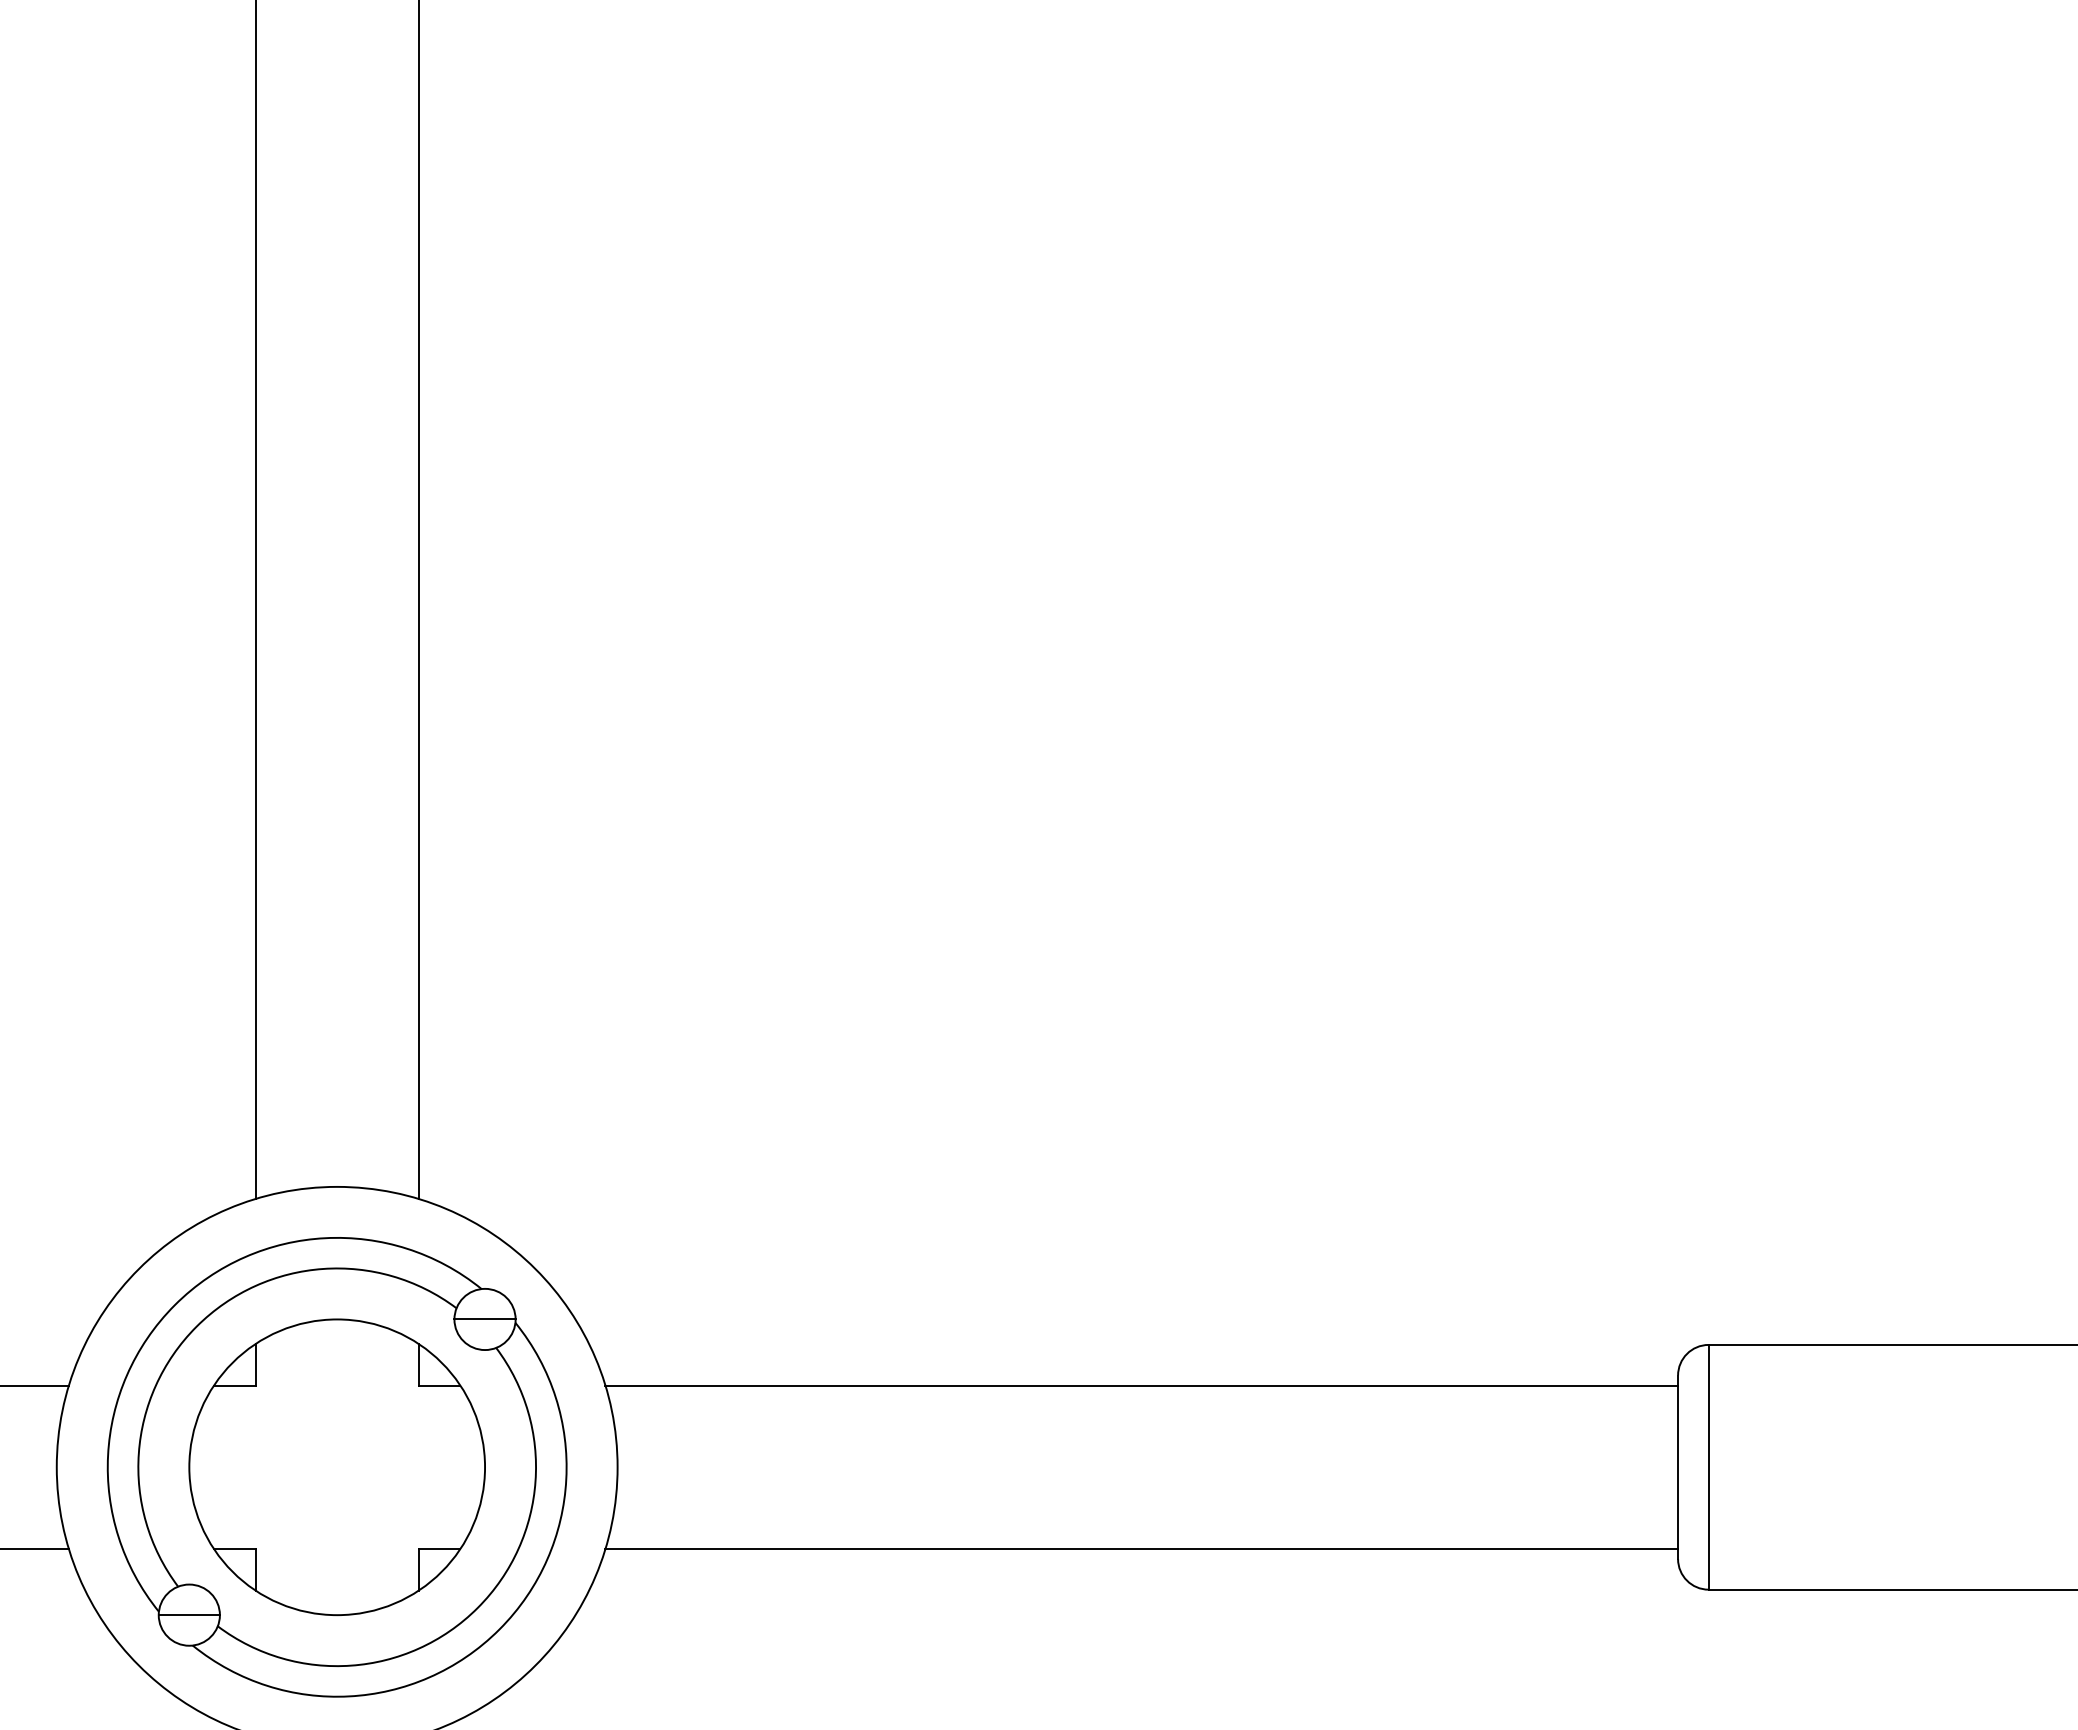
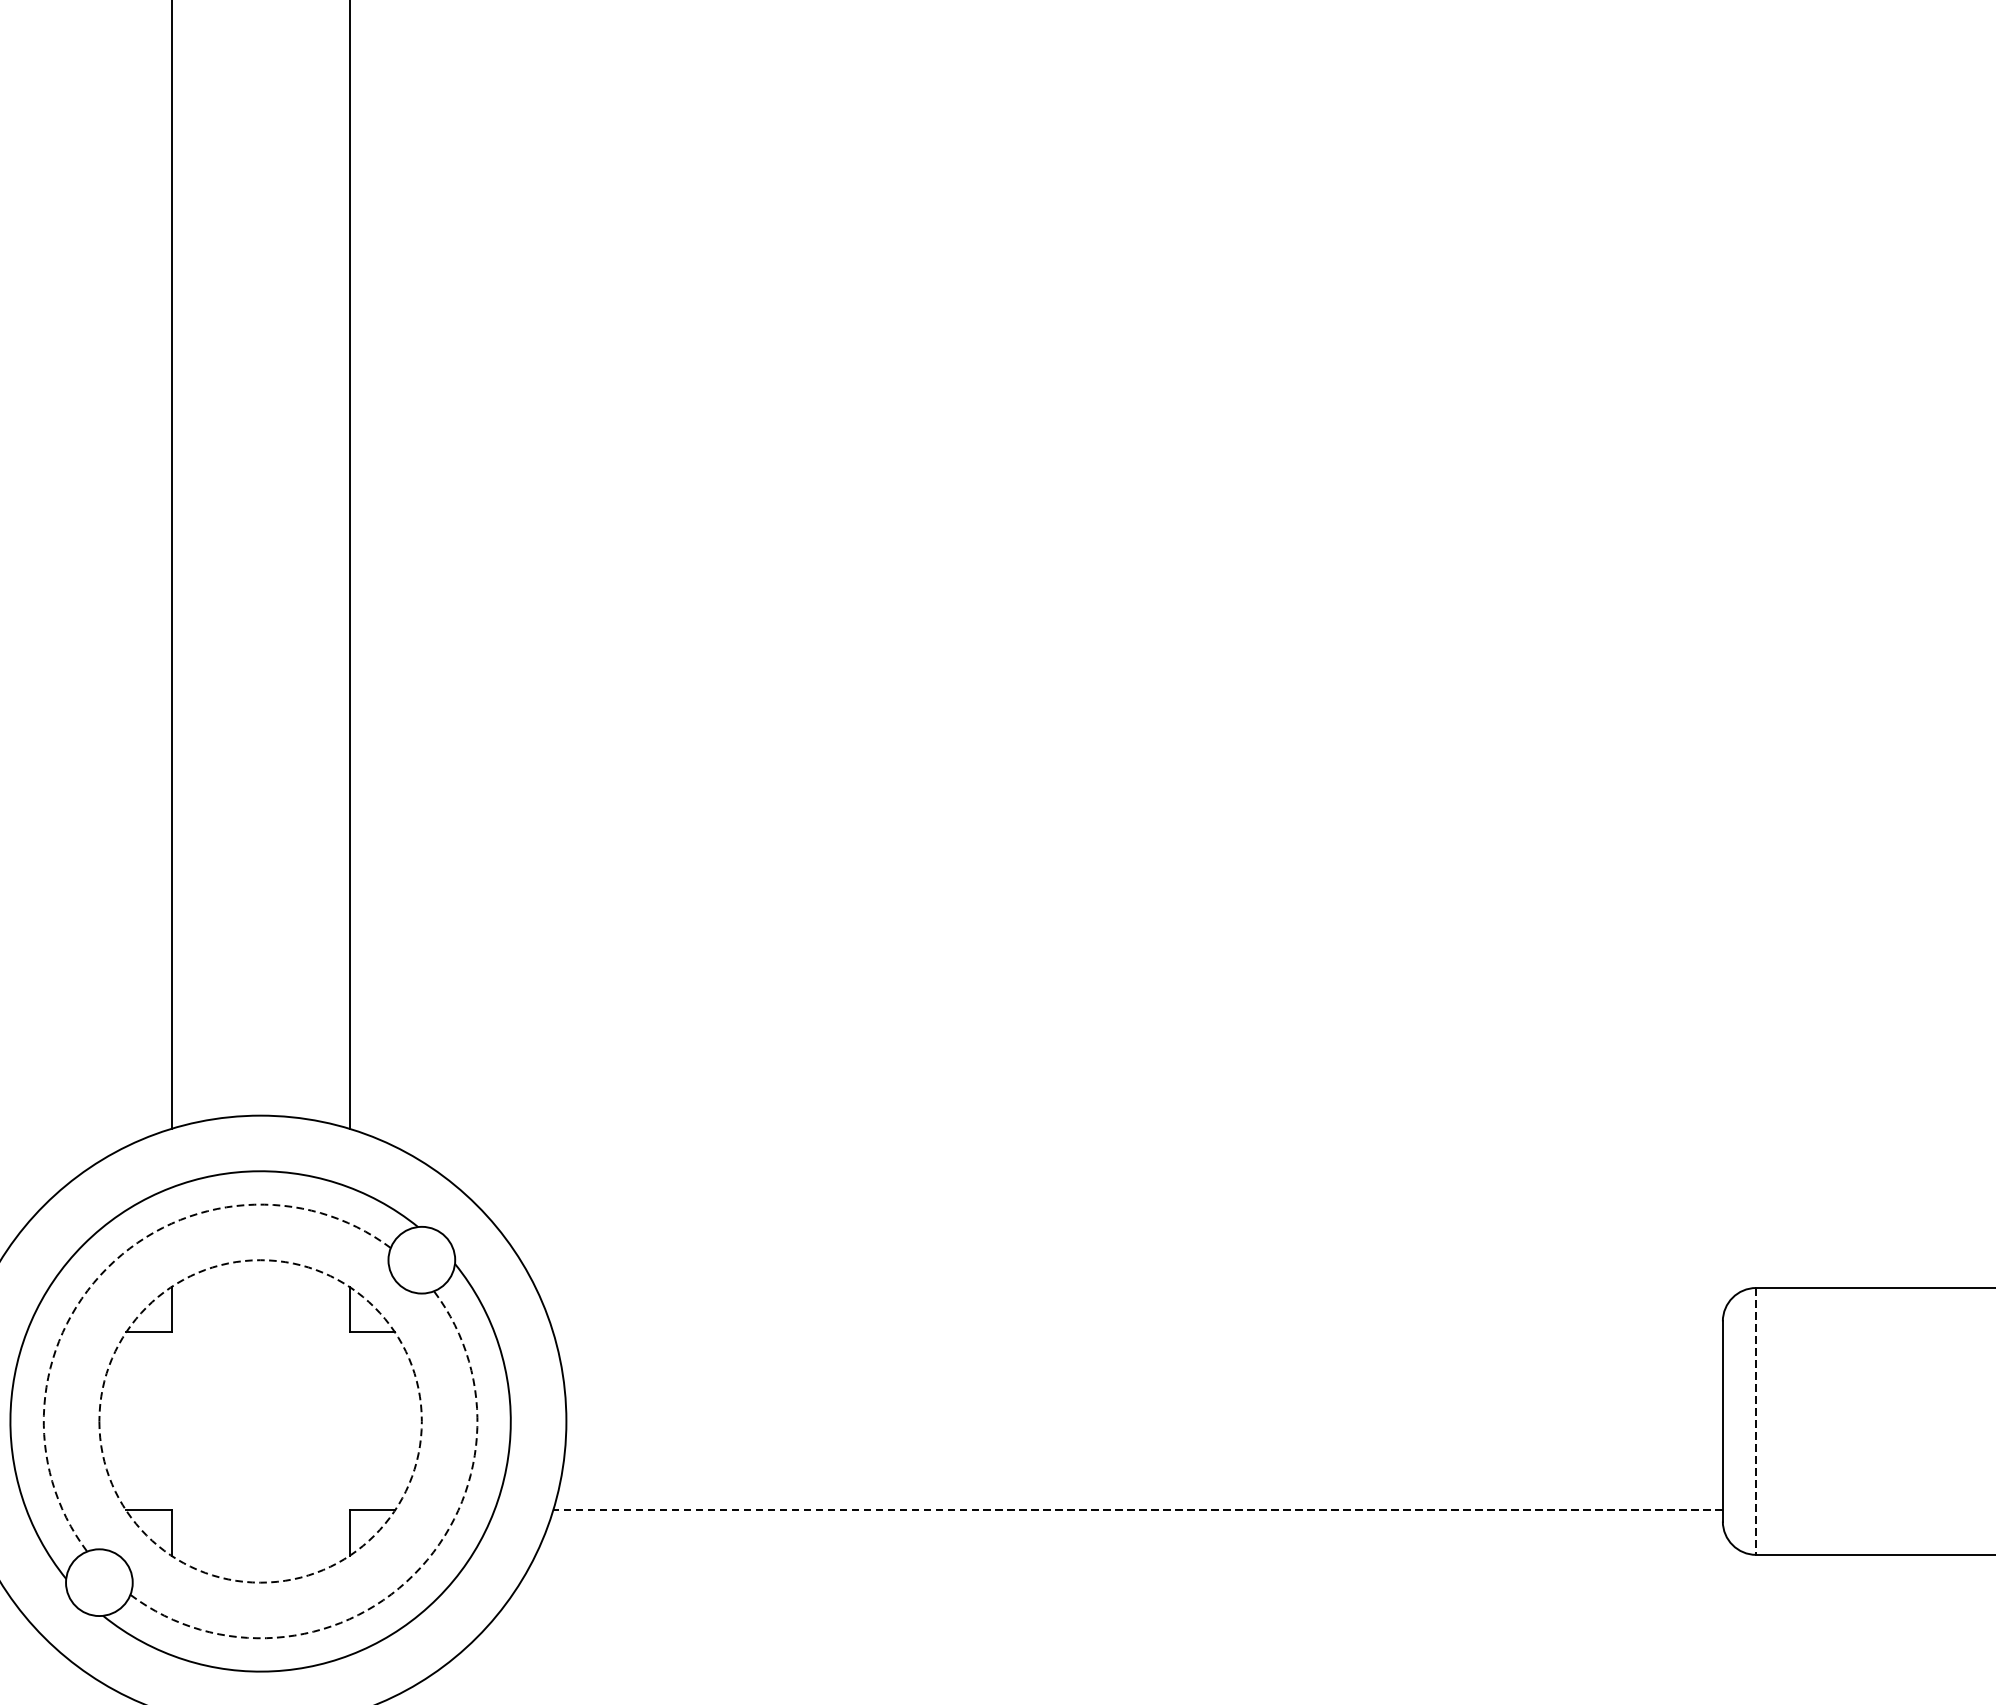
line: (484, 1319) -> (421, 1260), removed
arc: (196, 1326) -> (107, 1267), solid -> dashed
line: (1141, 1385) -> (1137, 1332), removed
circle: (337, 1467) -> (260, 1421), solid -> dashed
line: (1708, 1467) -> (1756, 1421), solid -> dashed
line: (1141, 1548) -> (1137, 1509), solid -> dashed
arc: (477, 1607) -> (413, 1574), solid -> dashed
line: (188, 1615) -> (98, 1583), removed

